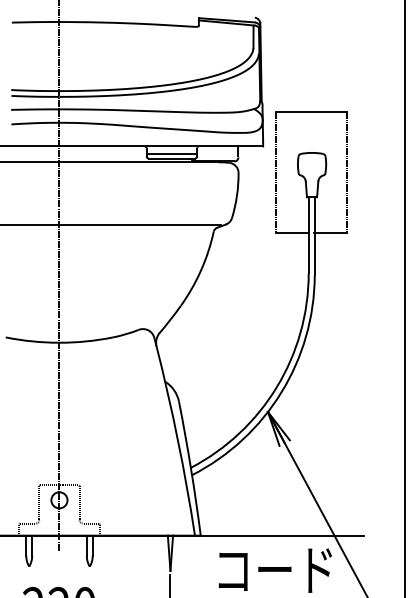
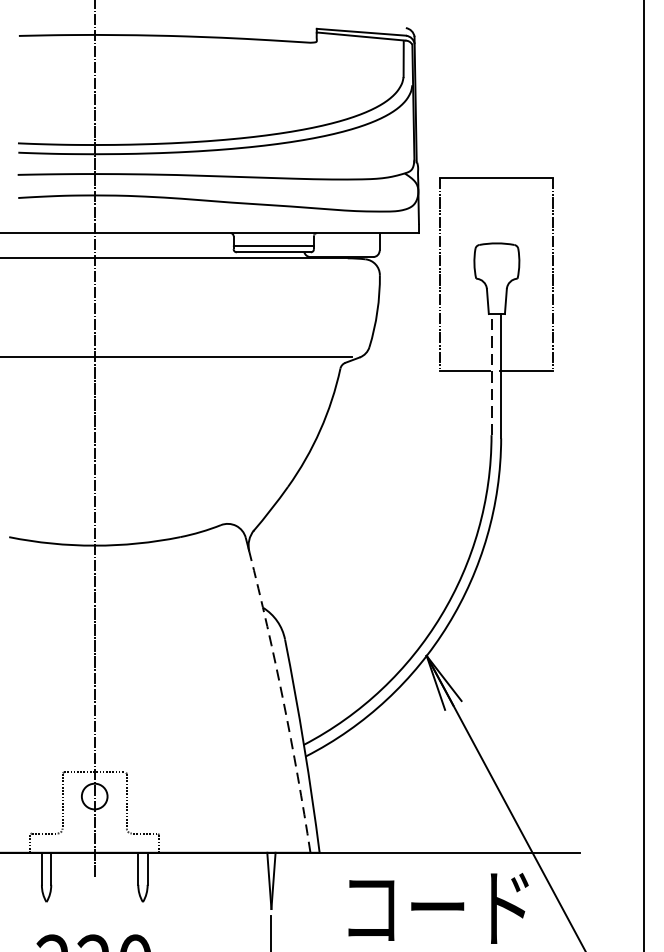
line: (308, 234) -> (491, 373), solid -> dashed
arc: (178, 440) -> (284, 701), solid -> dashed

